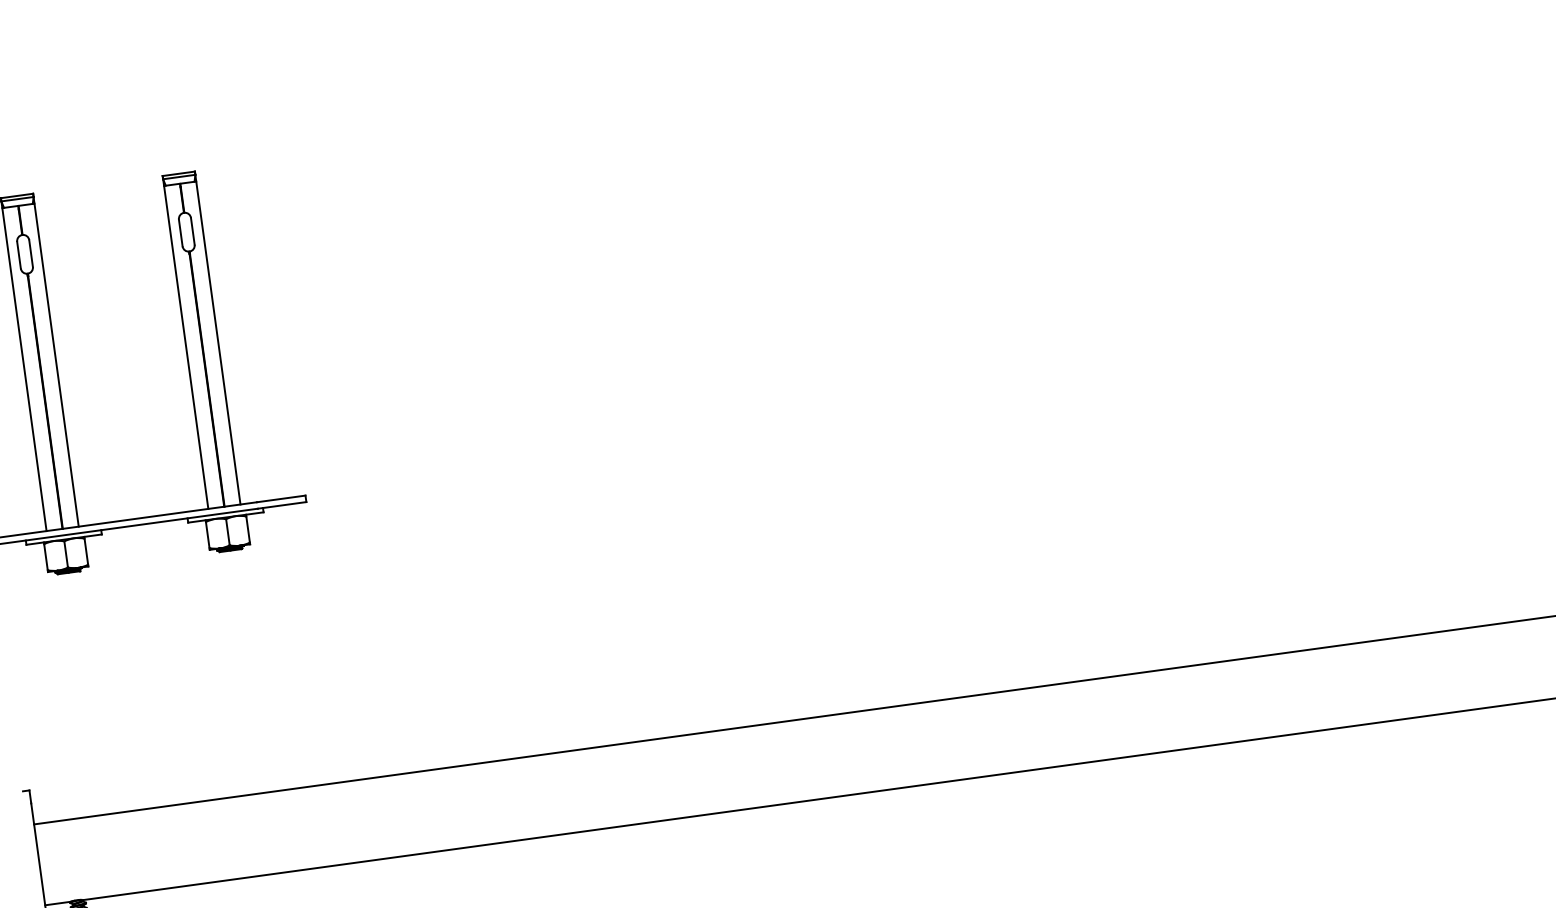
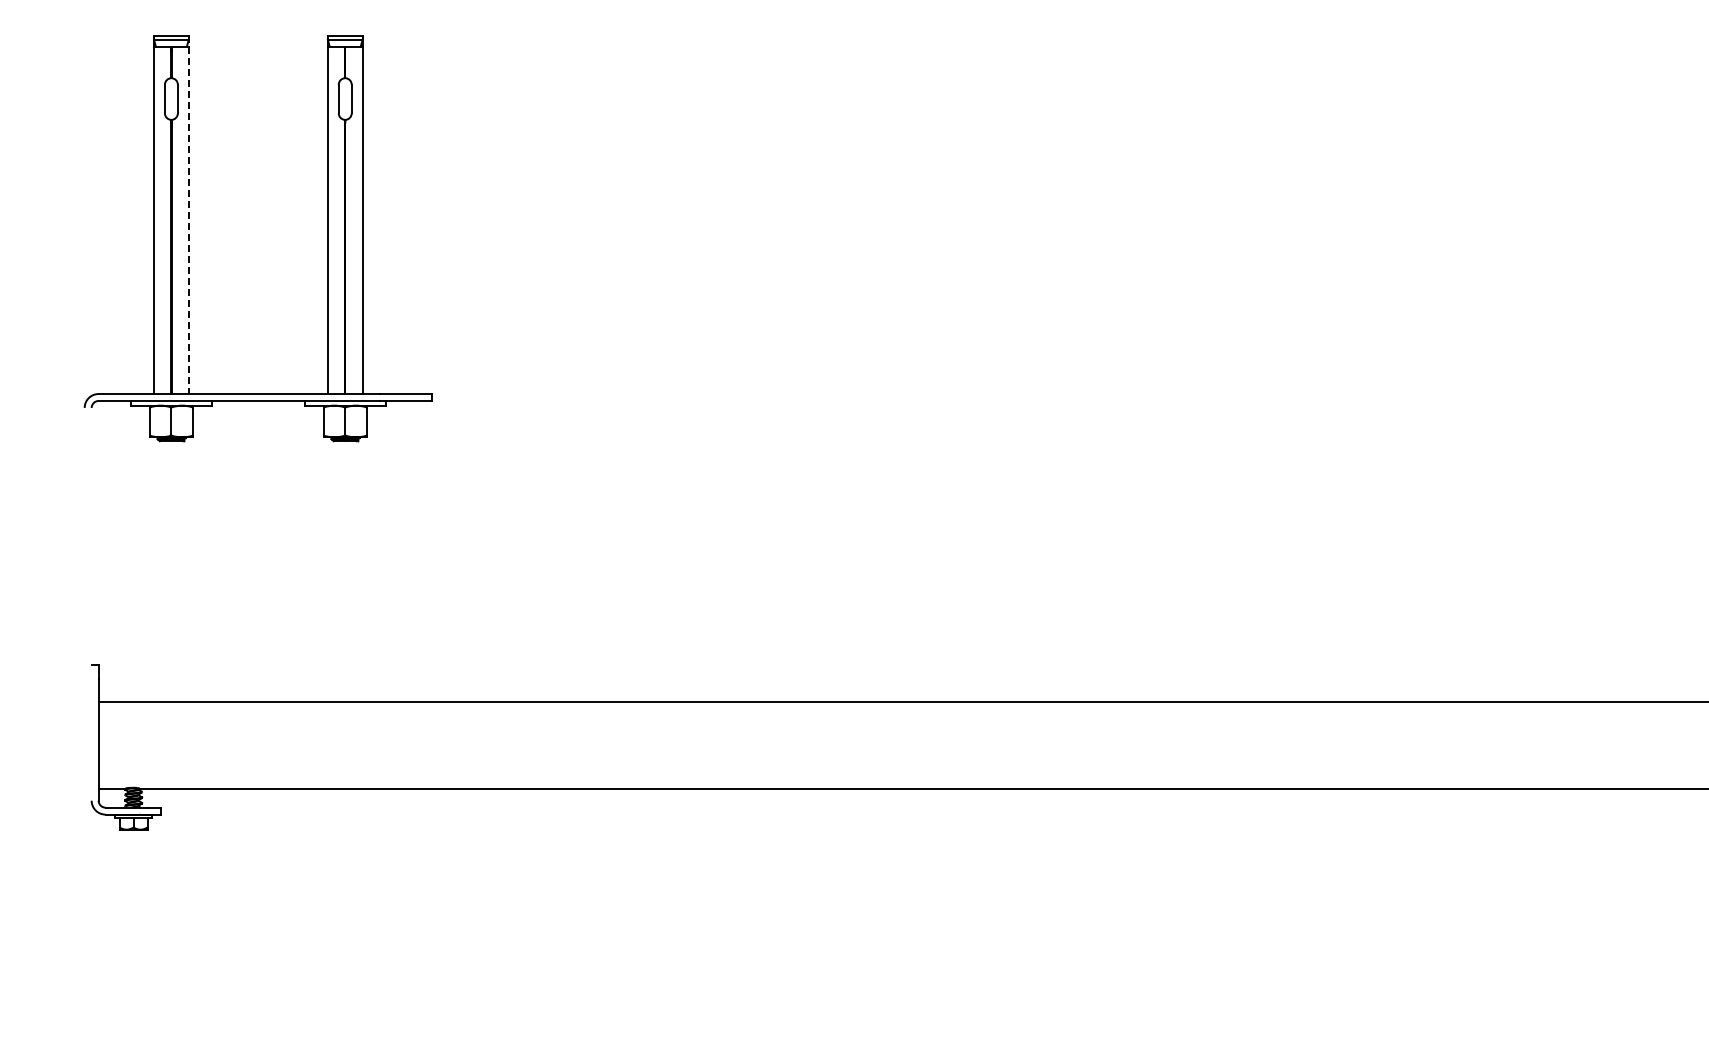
line: (55, 360) -> (188, 215), solid -> dashed

